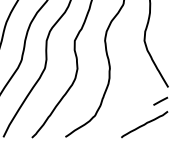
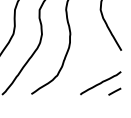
line: (160, 100) -> (114, 91), moved

